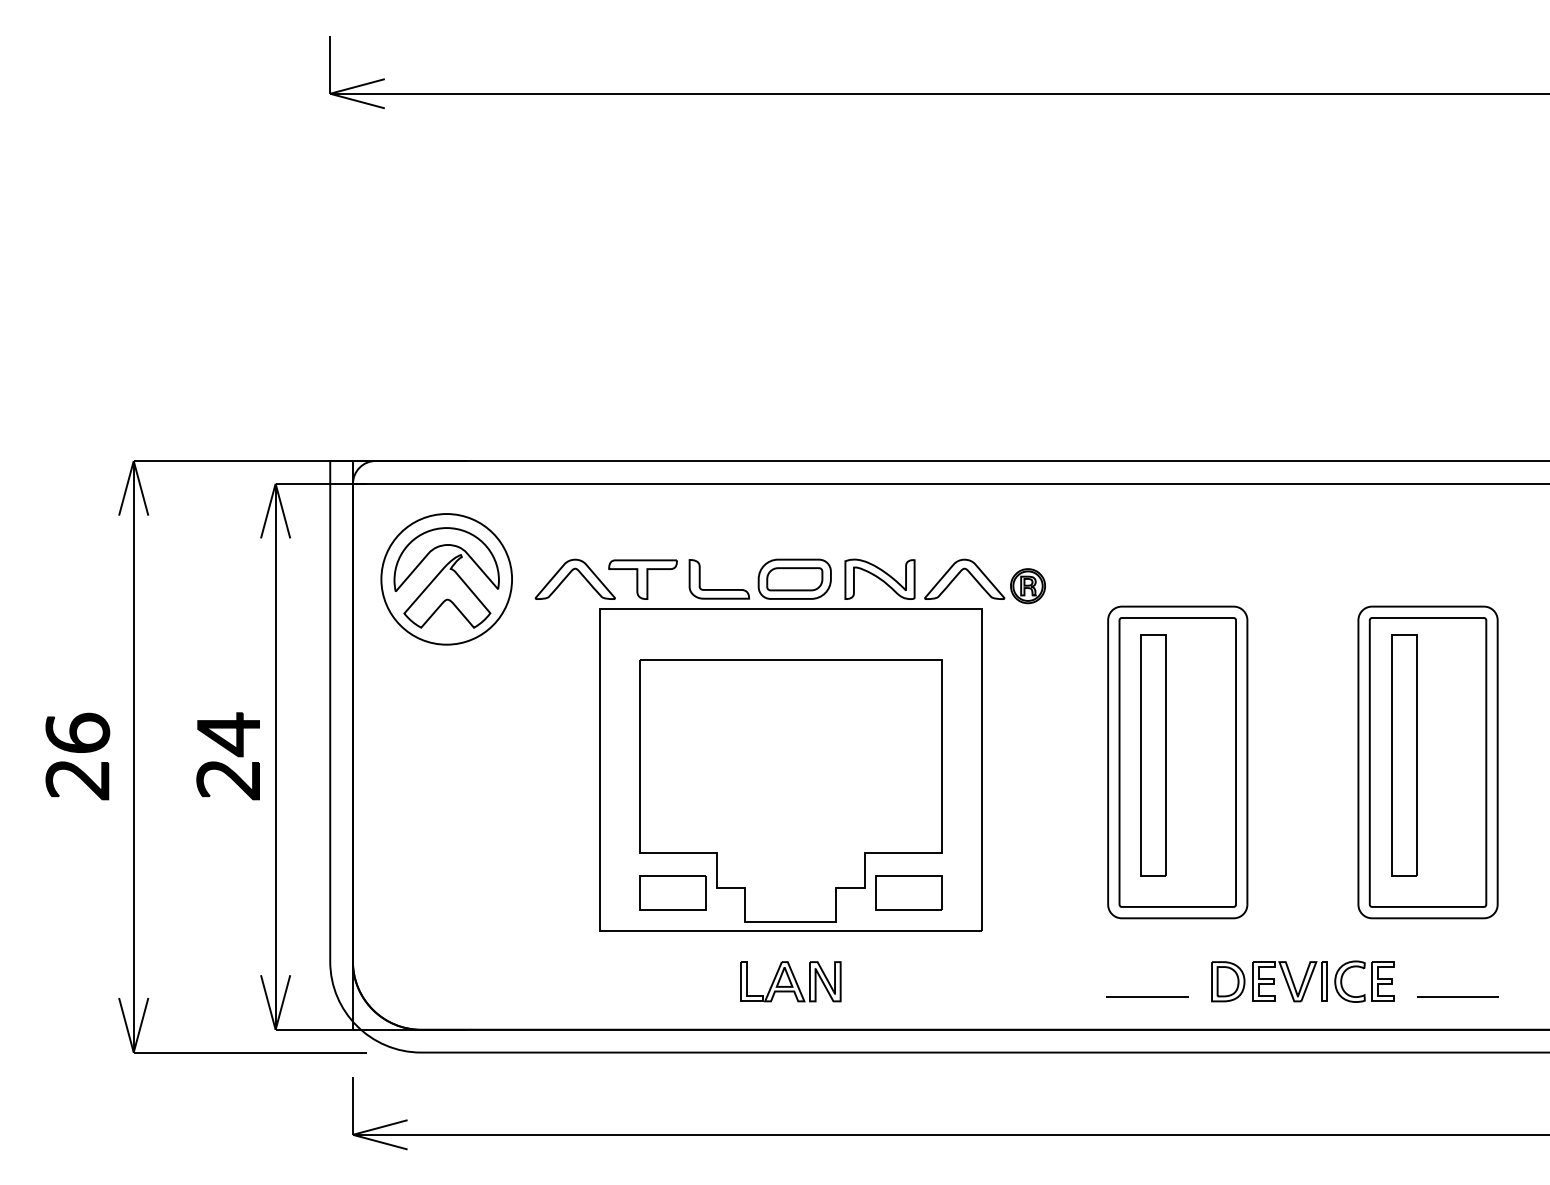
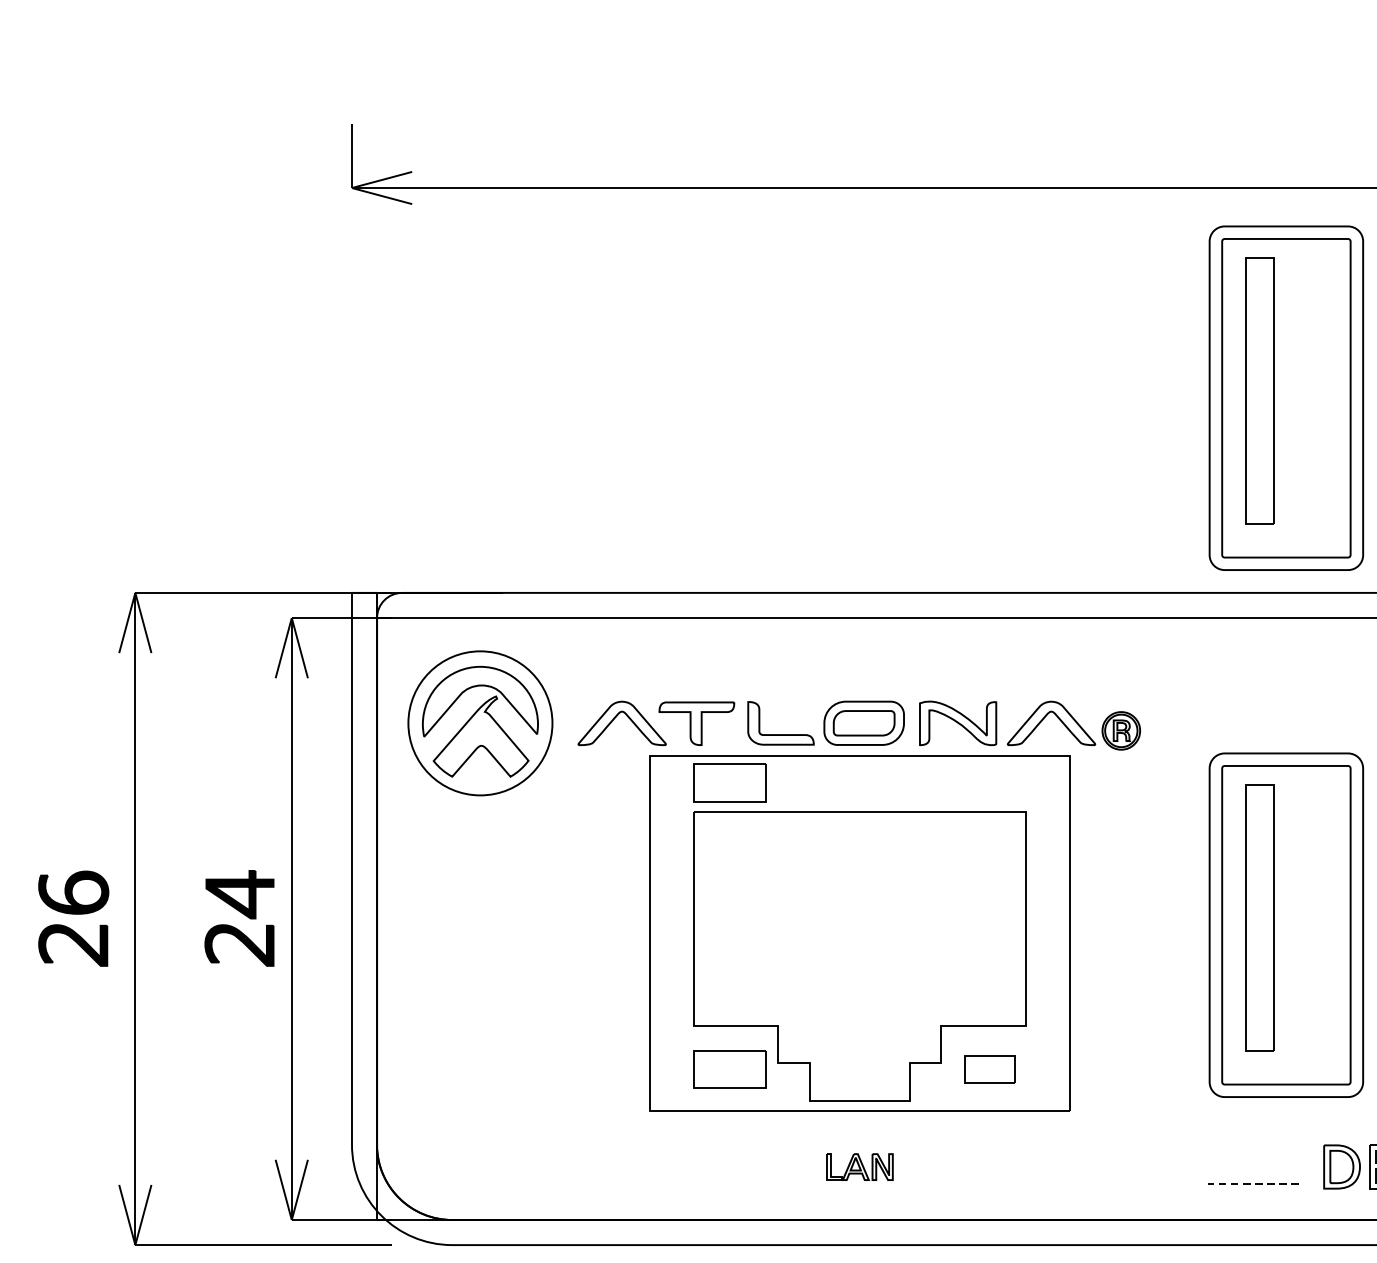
part: (1177, 284) -> (1286, 398), added
part: (672, 632) -> (729, 781), added
part: (908, 892) -> (989, 1068), size x0.7
part: (790, 981) -> (859, 1166), size x0.6
line: (1147, 997) -> (1253, 1184), solid -> dashed

